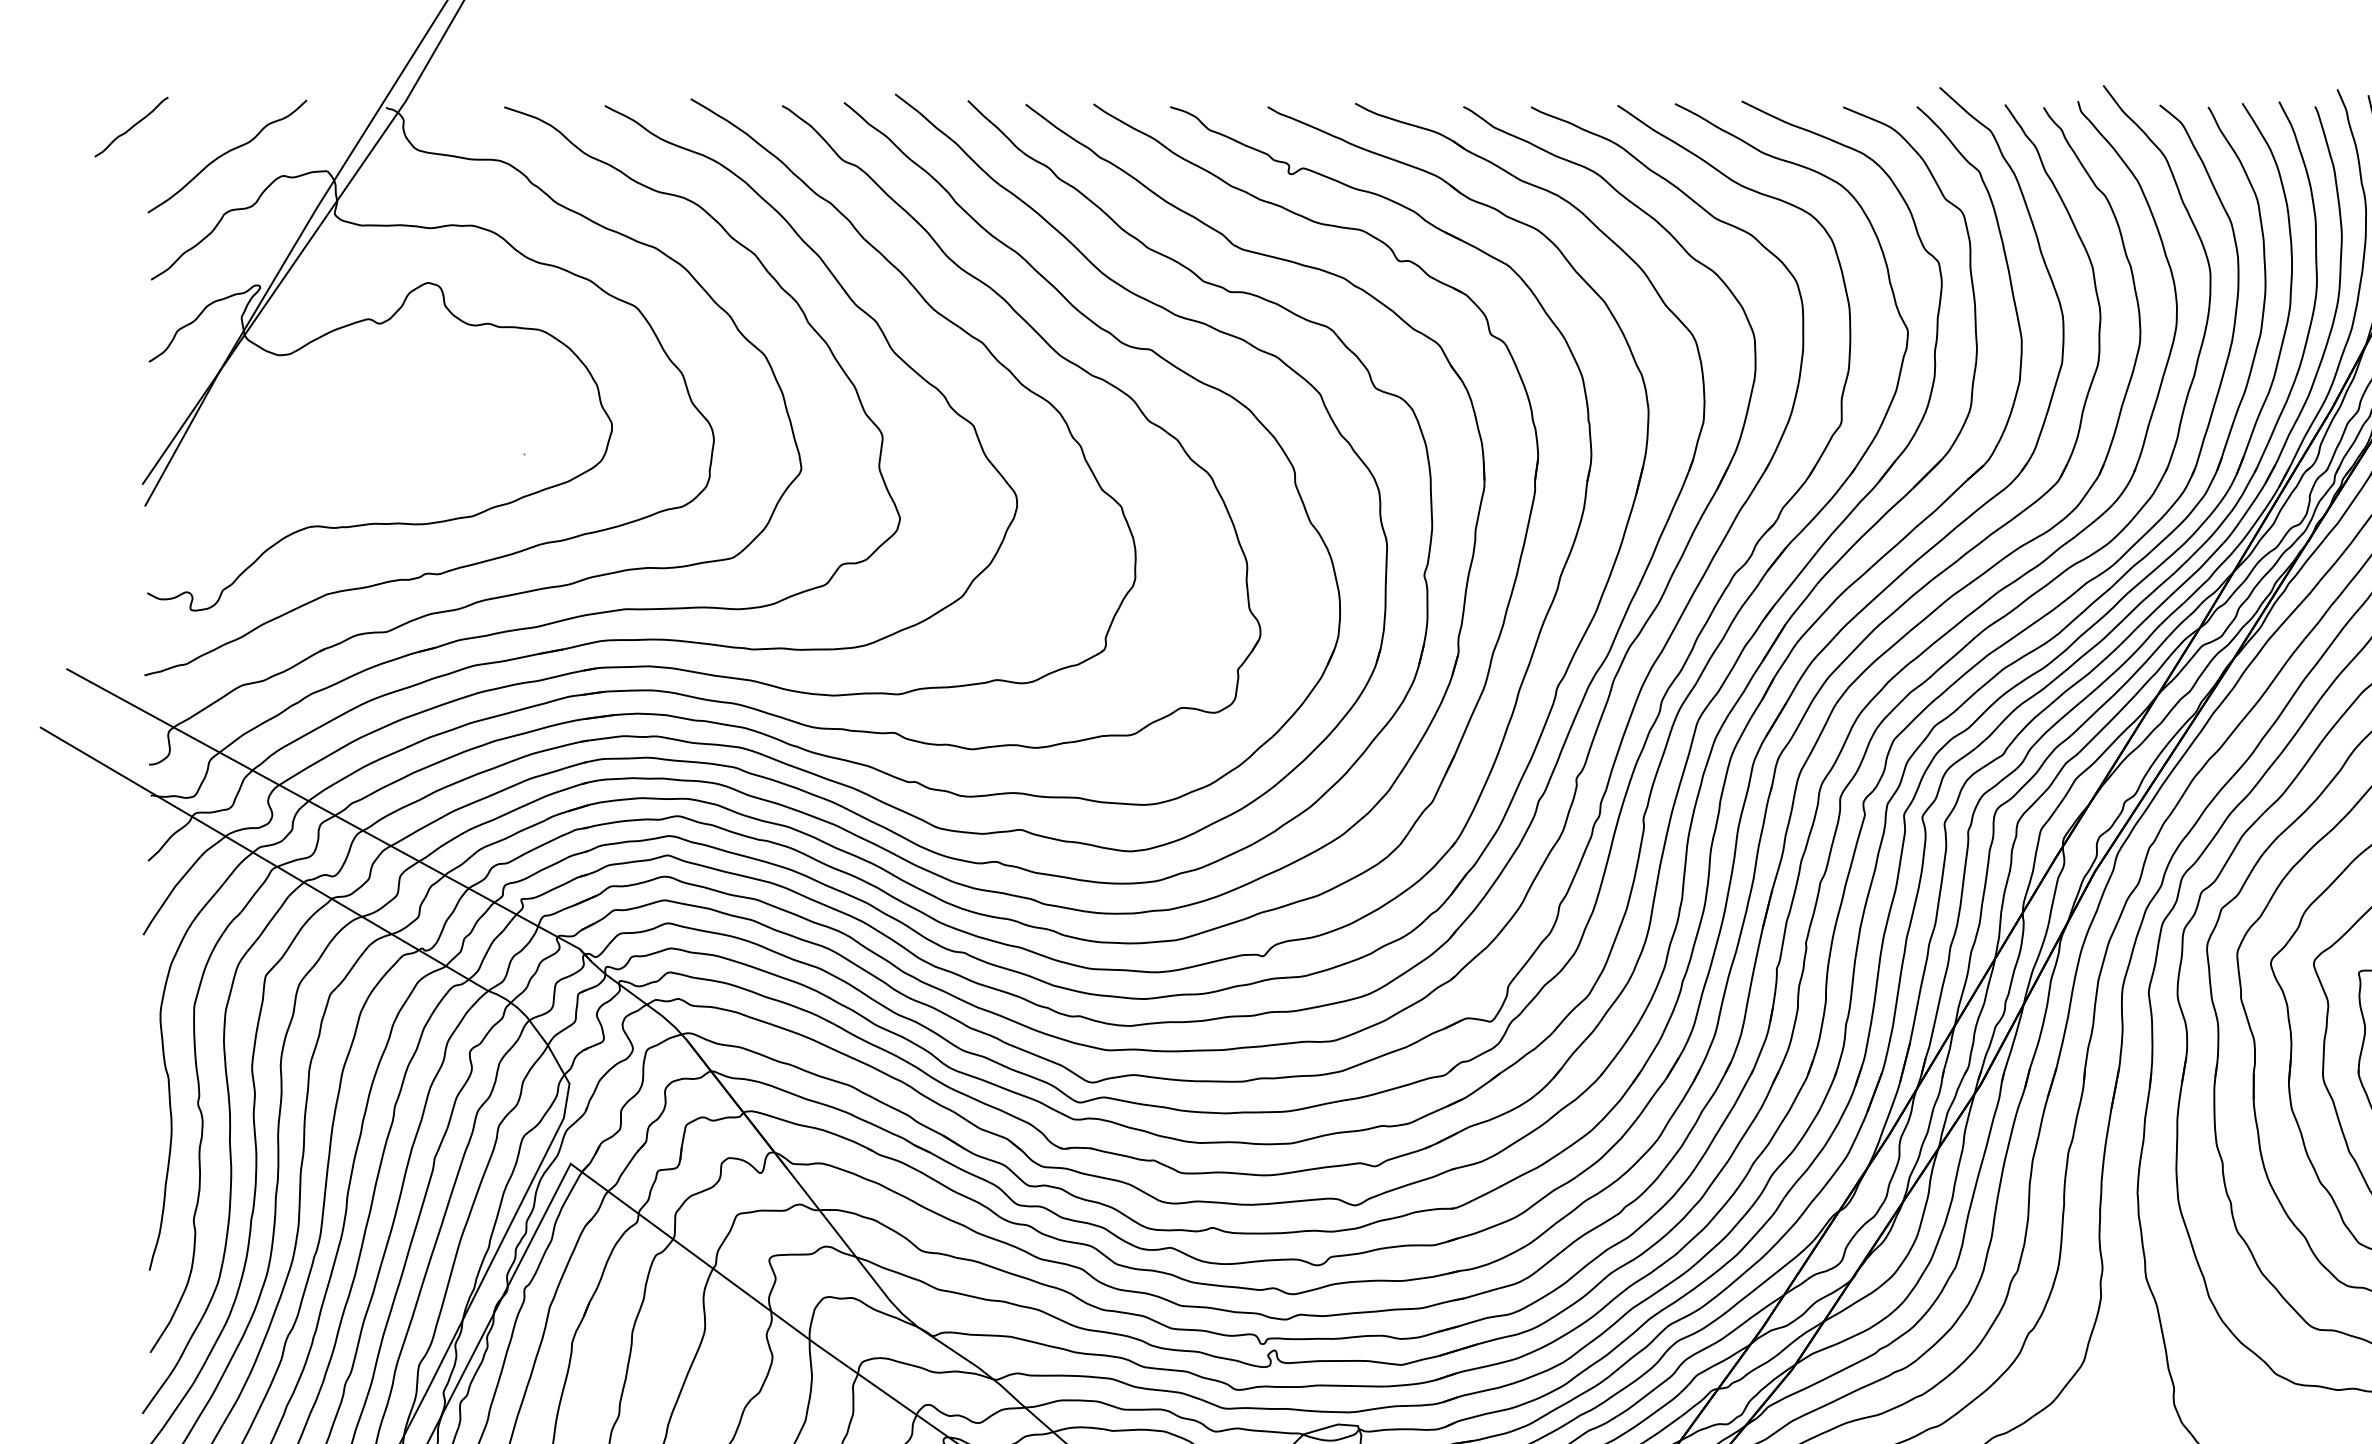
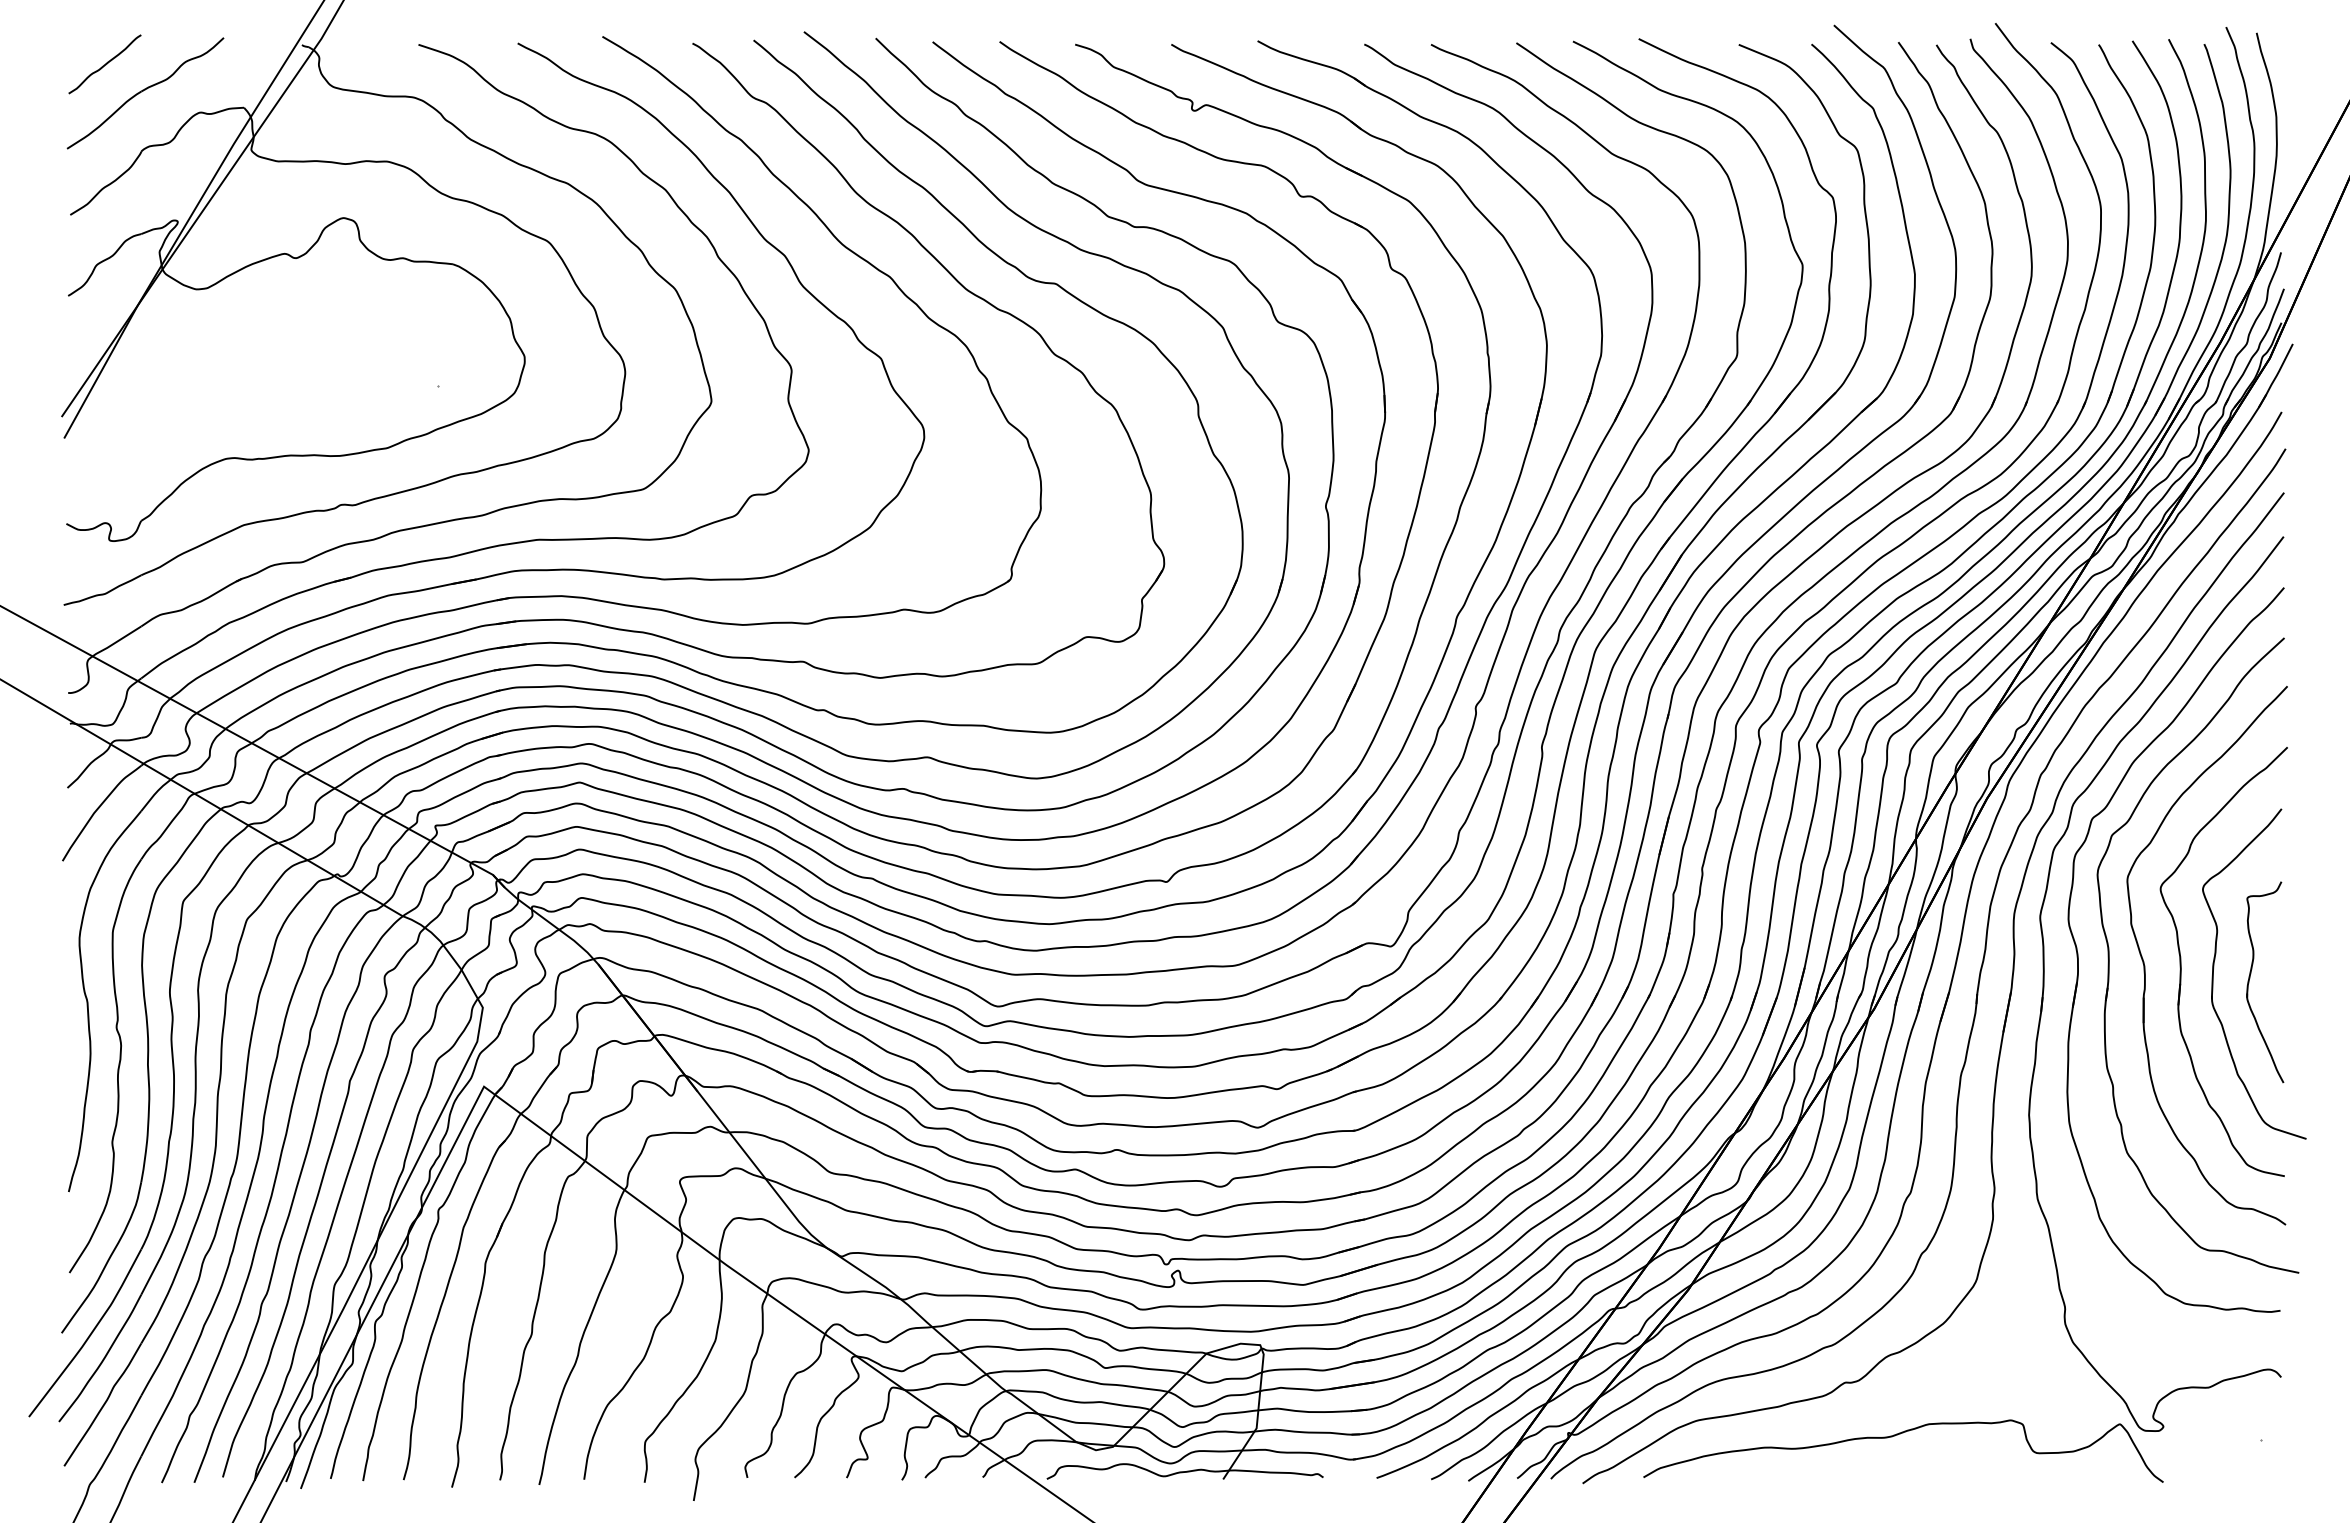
curve: (131, 127) -> (104, 64), moved

